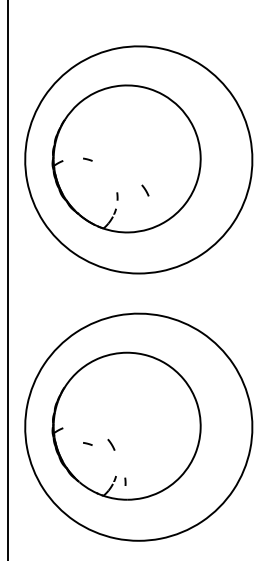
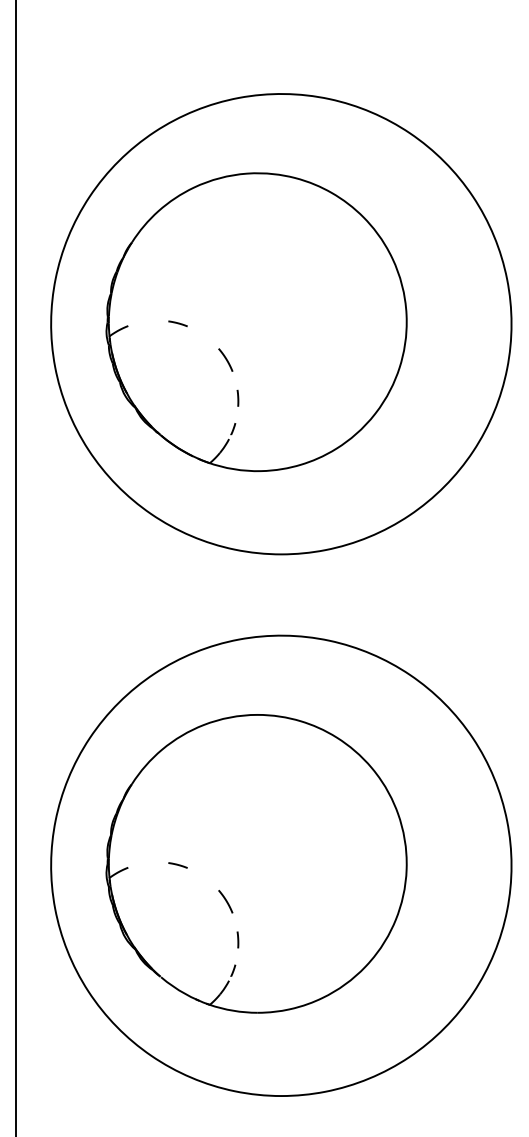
curve: (145, 190) -> (225, 359), moved
curve: (87, 443) -> (177, 864), moved
curve: (125, 481) -> (238, 939), moved

